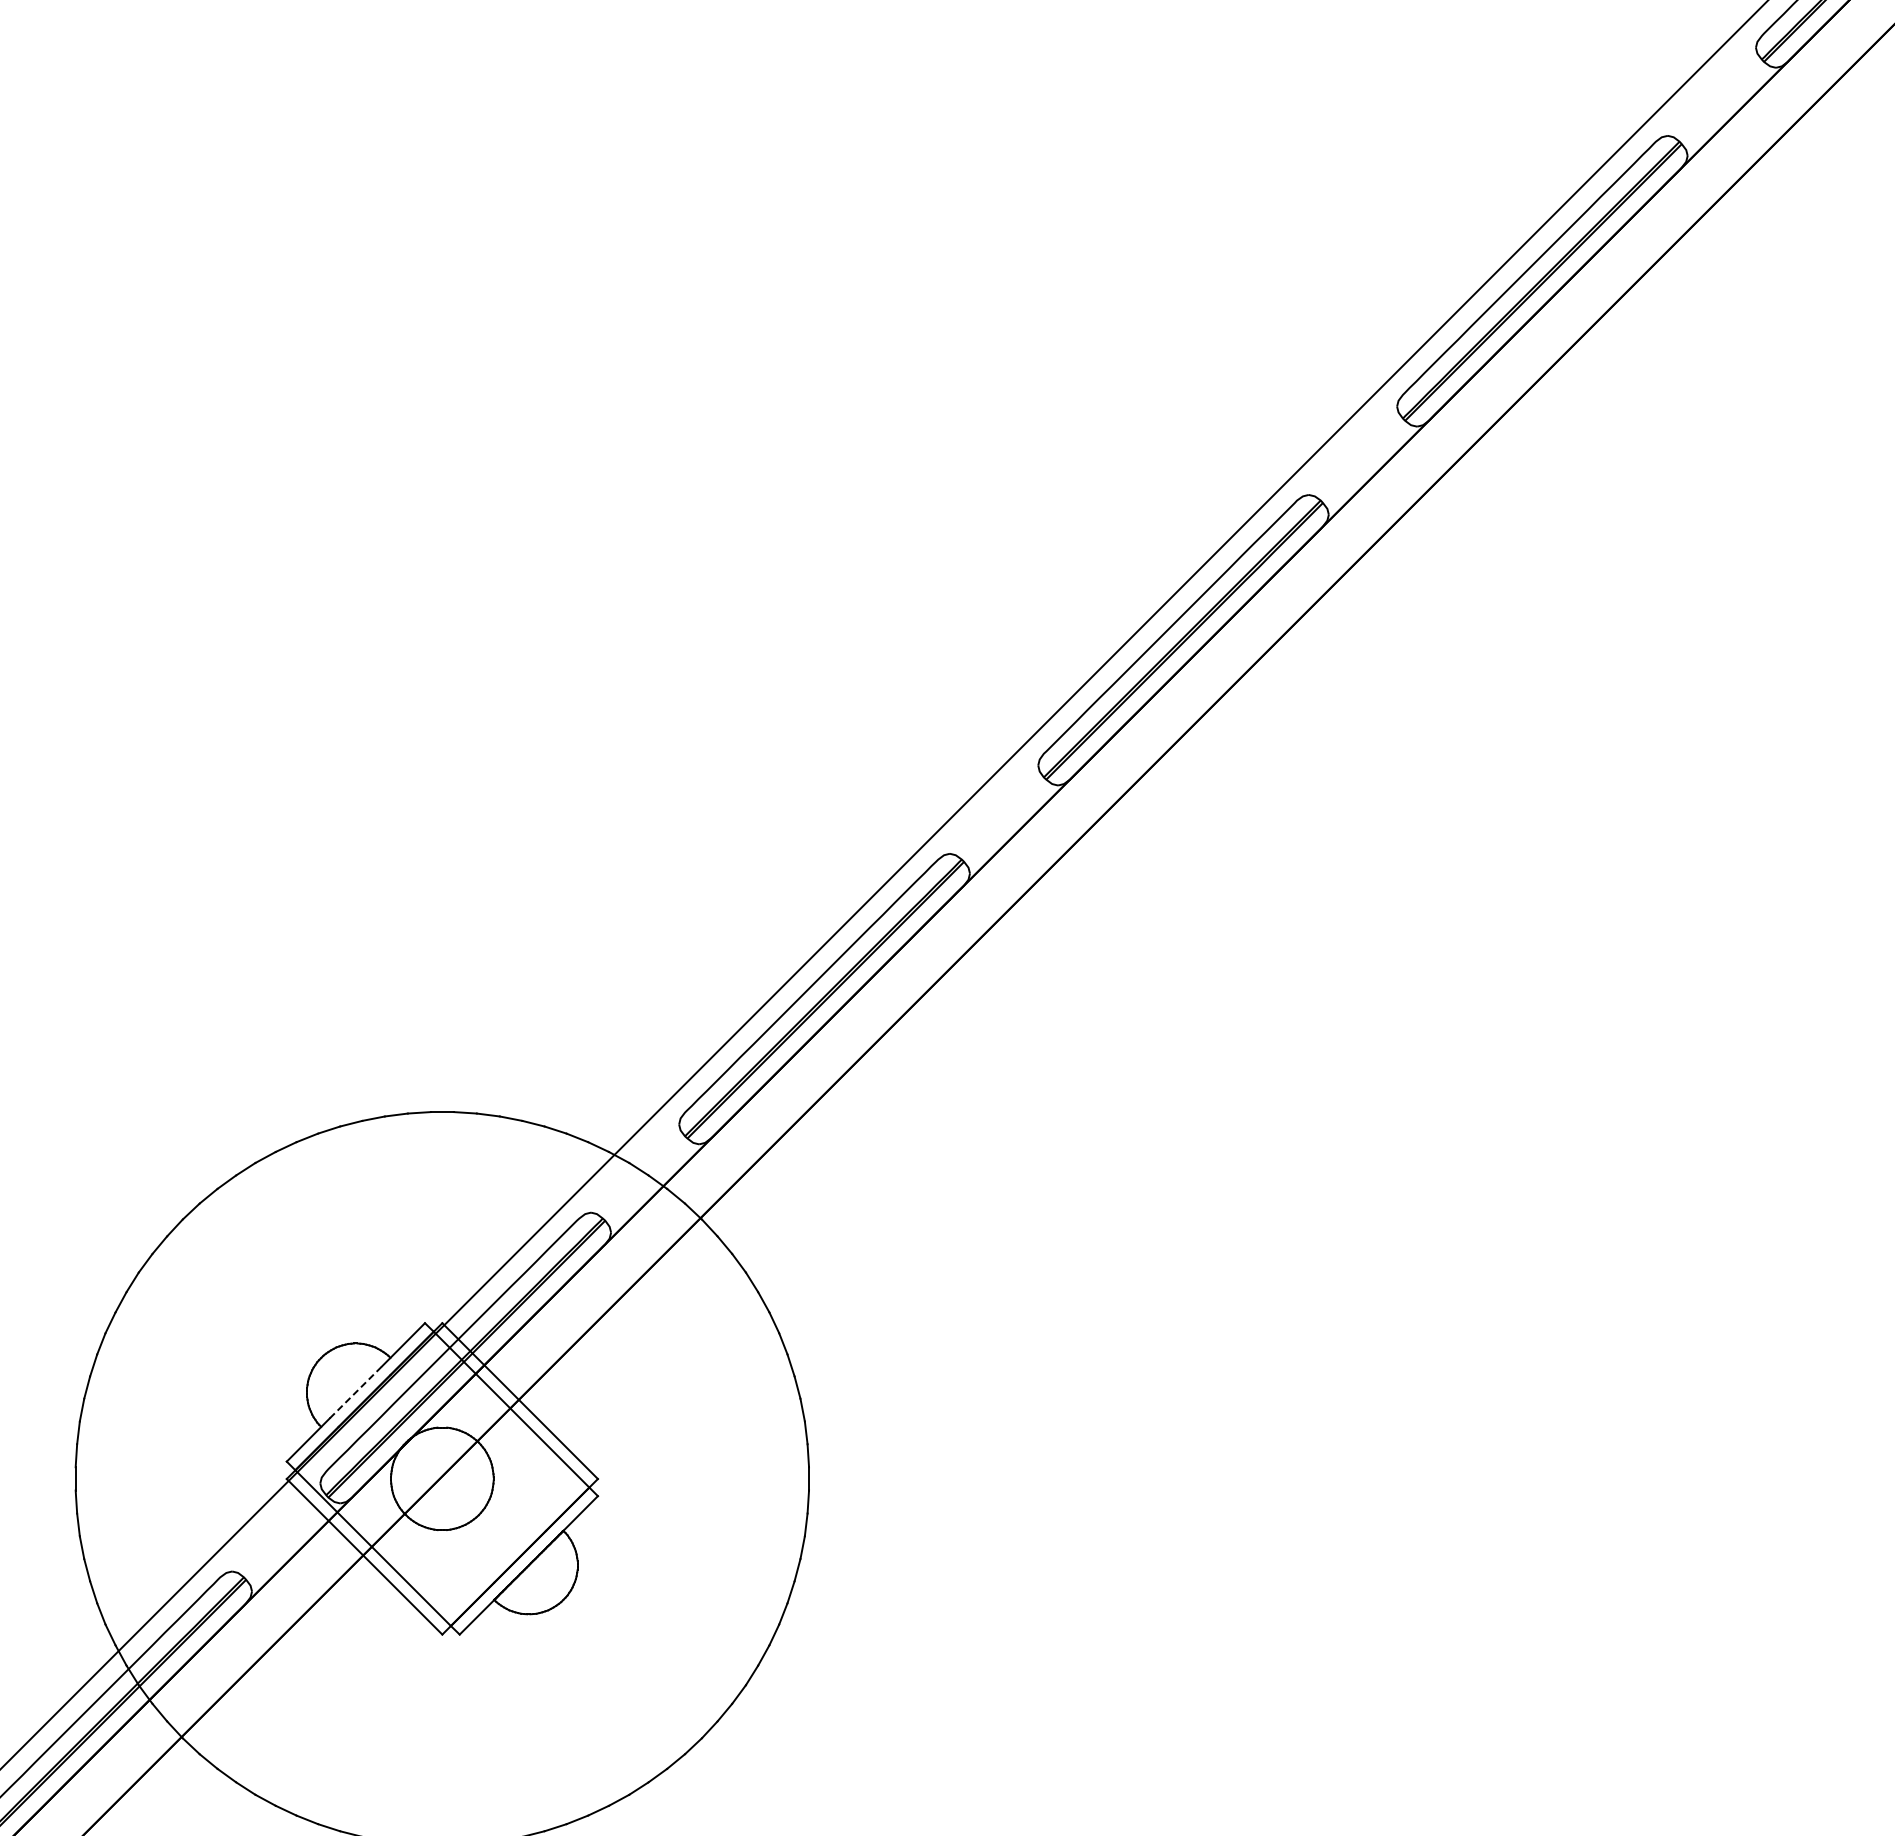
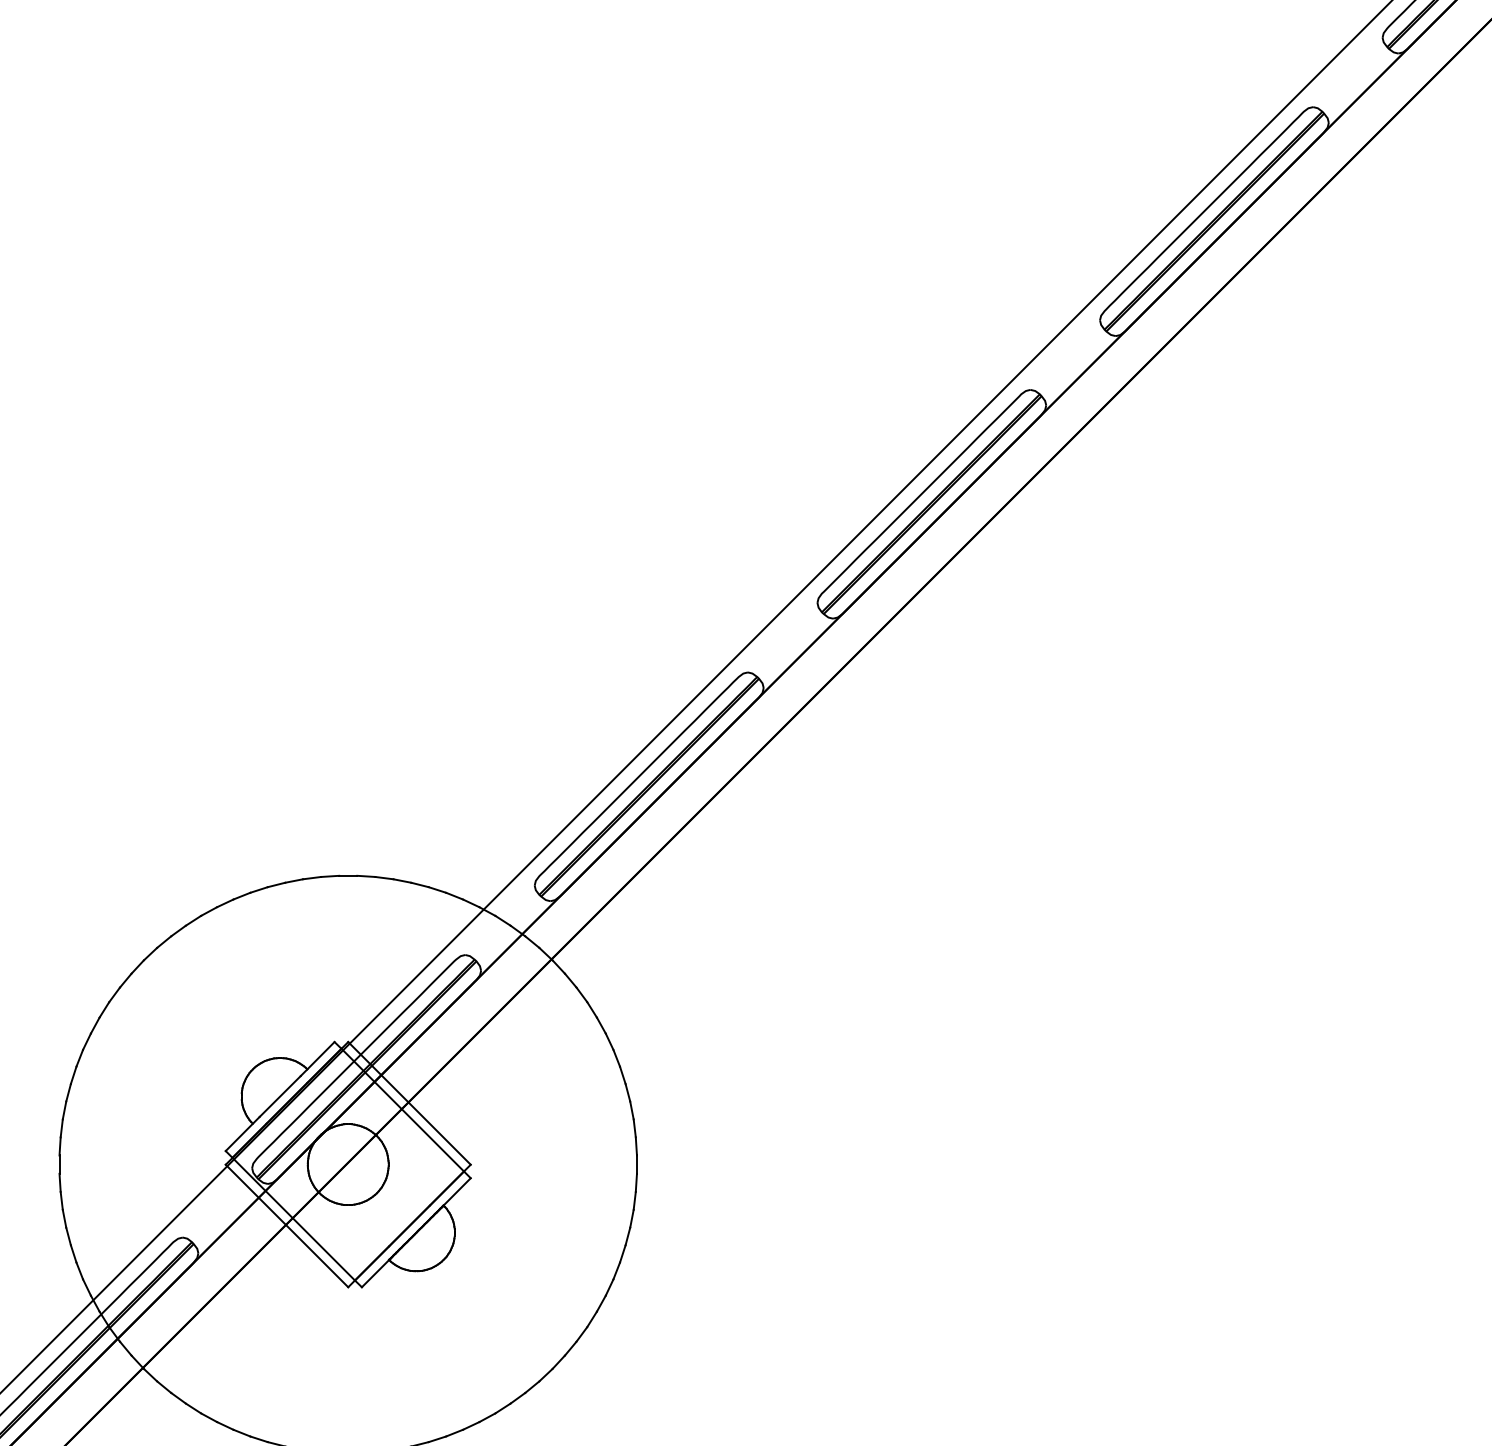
line: (355, 1392) -> (279, 1096), dashed -> solid

